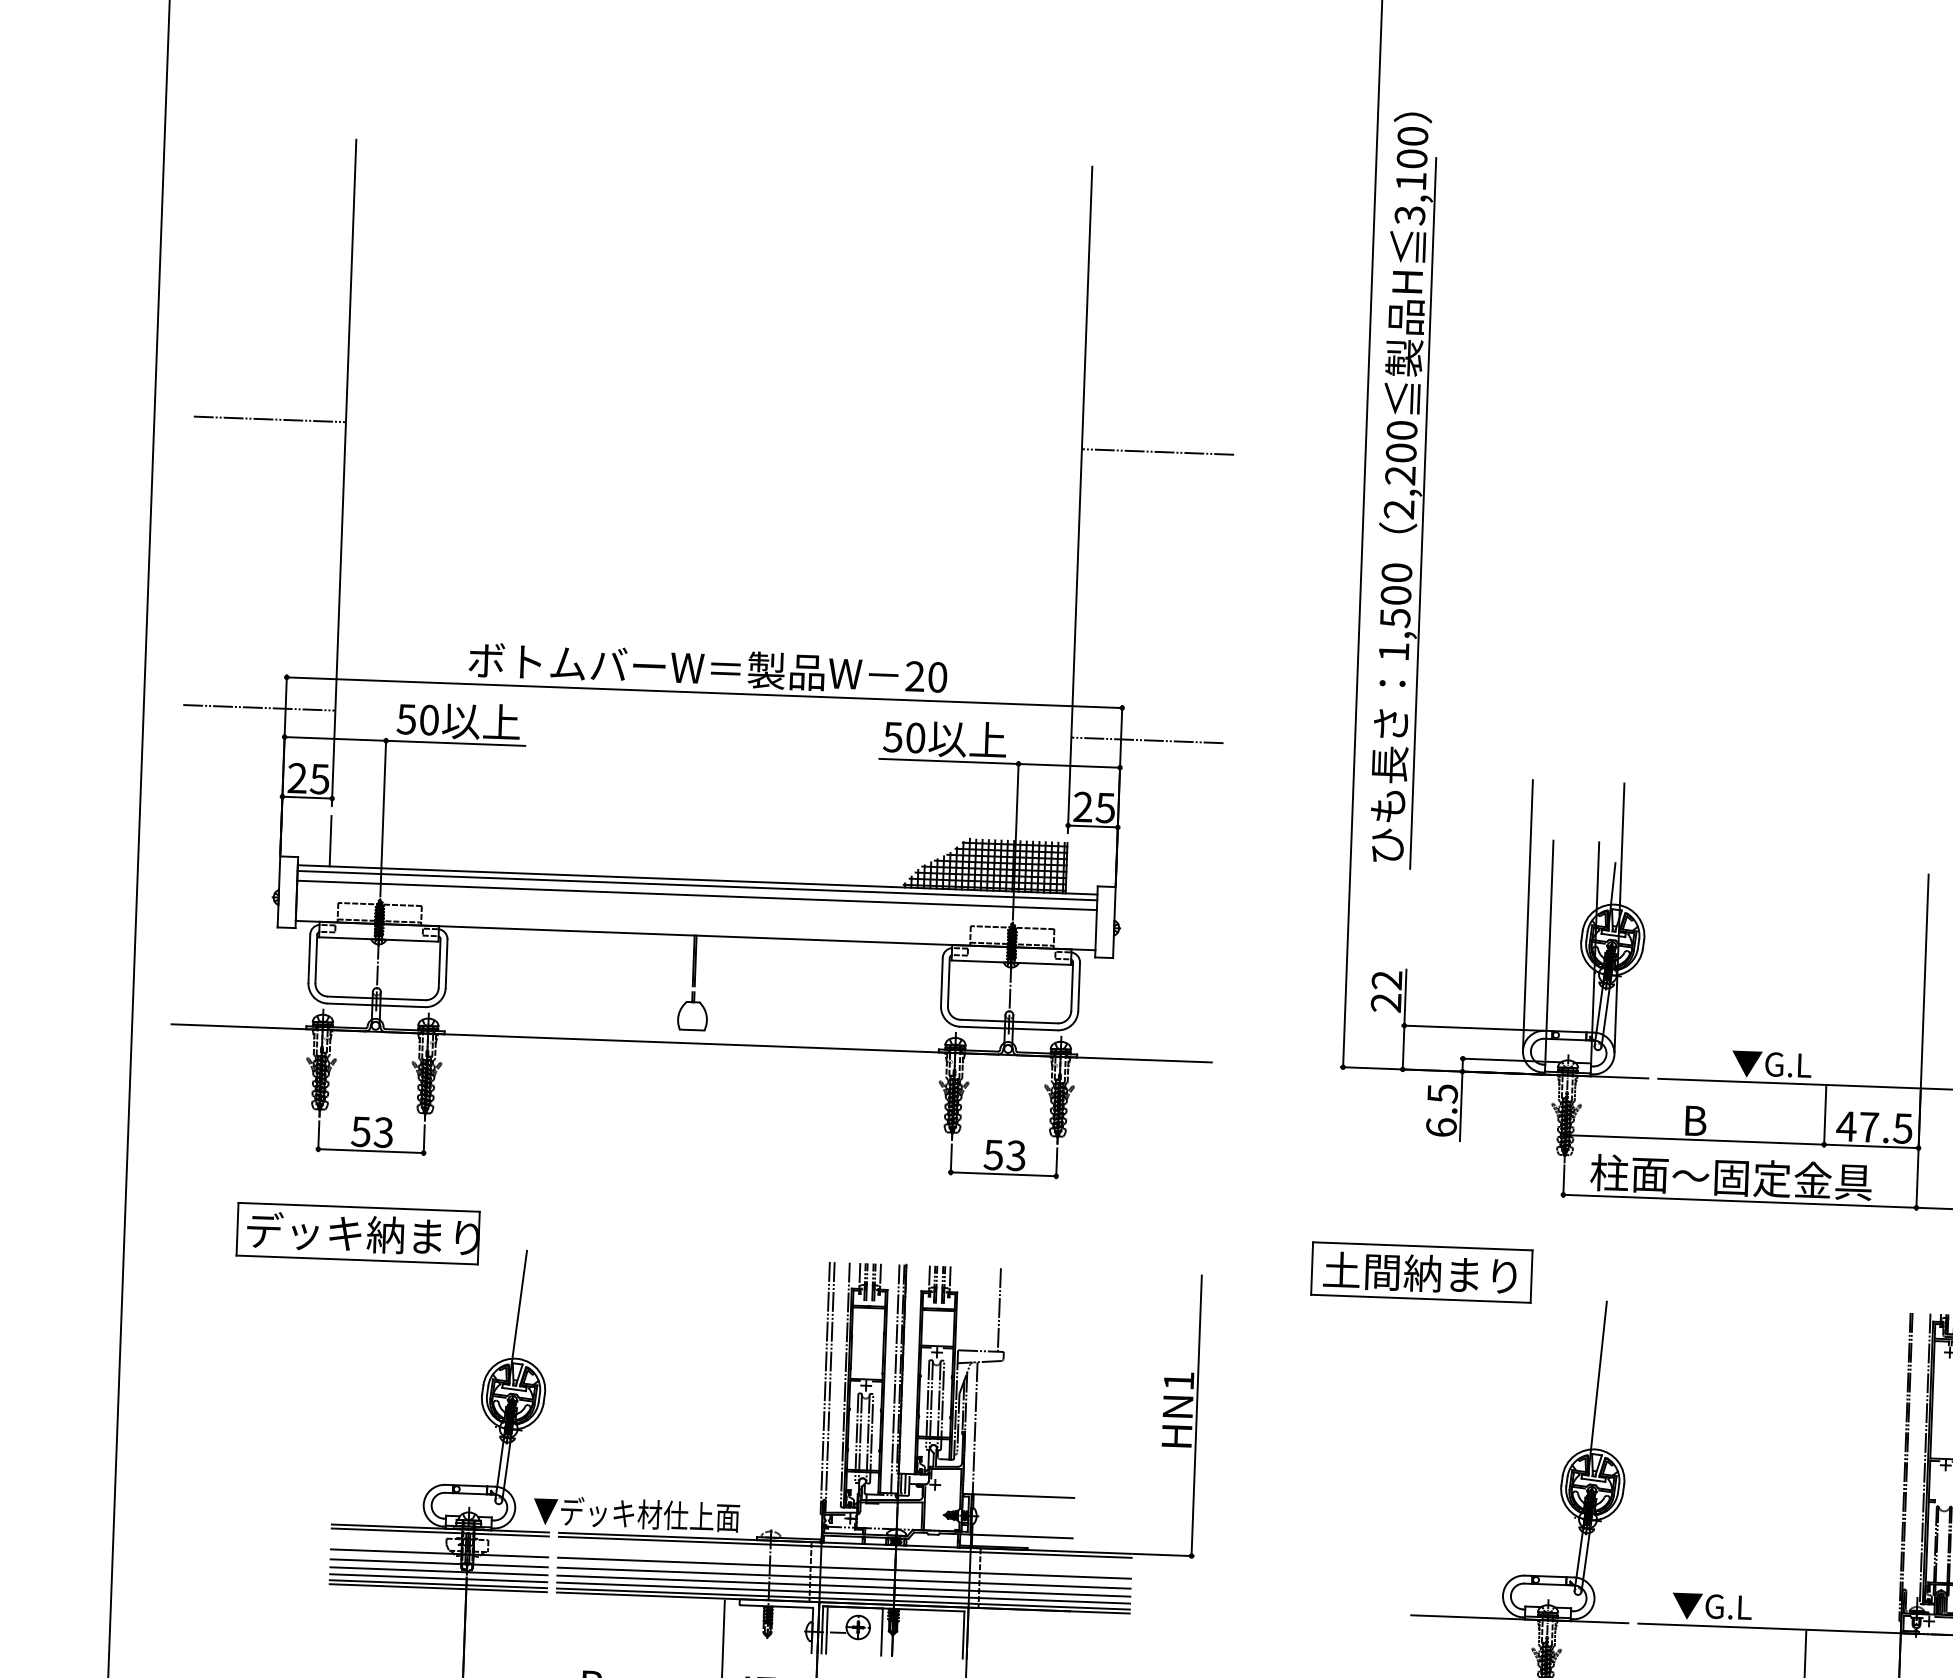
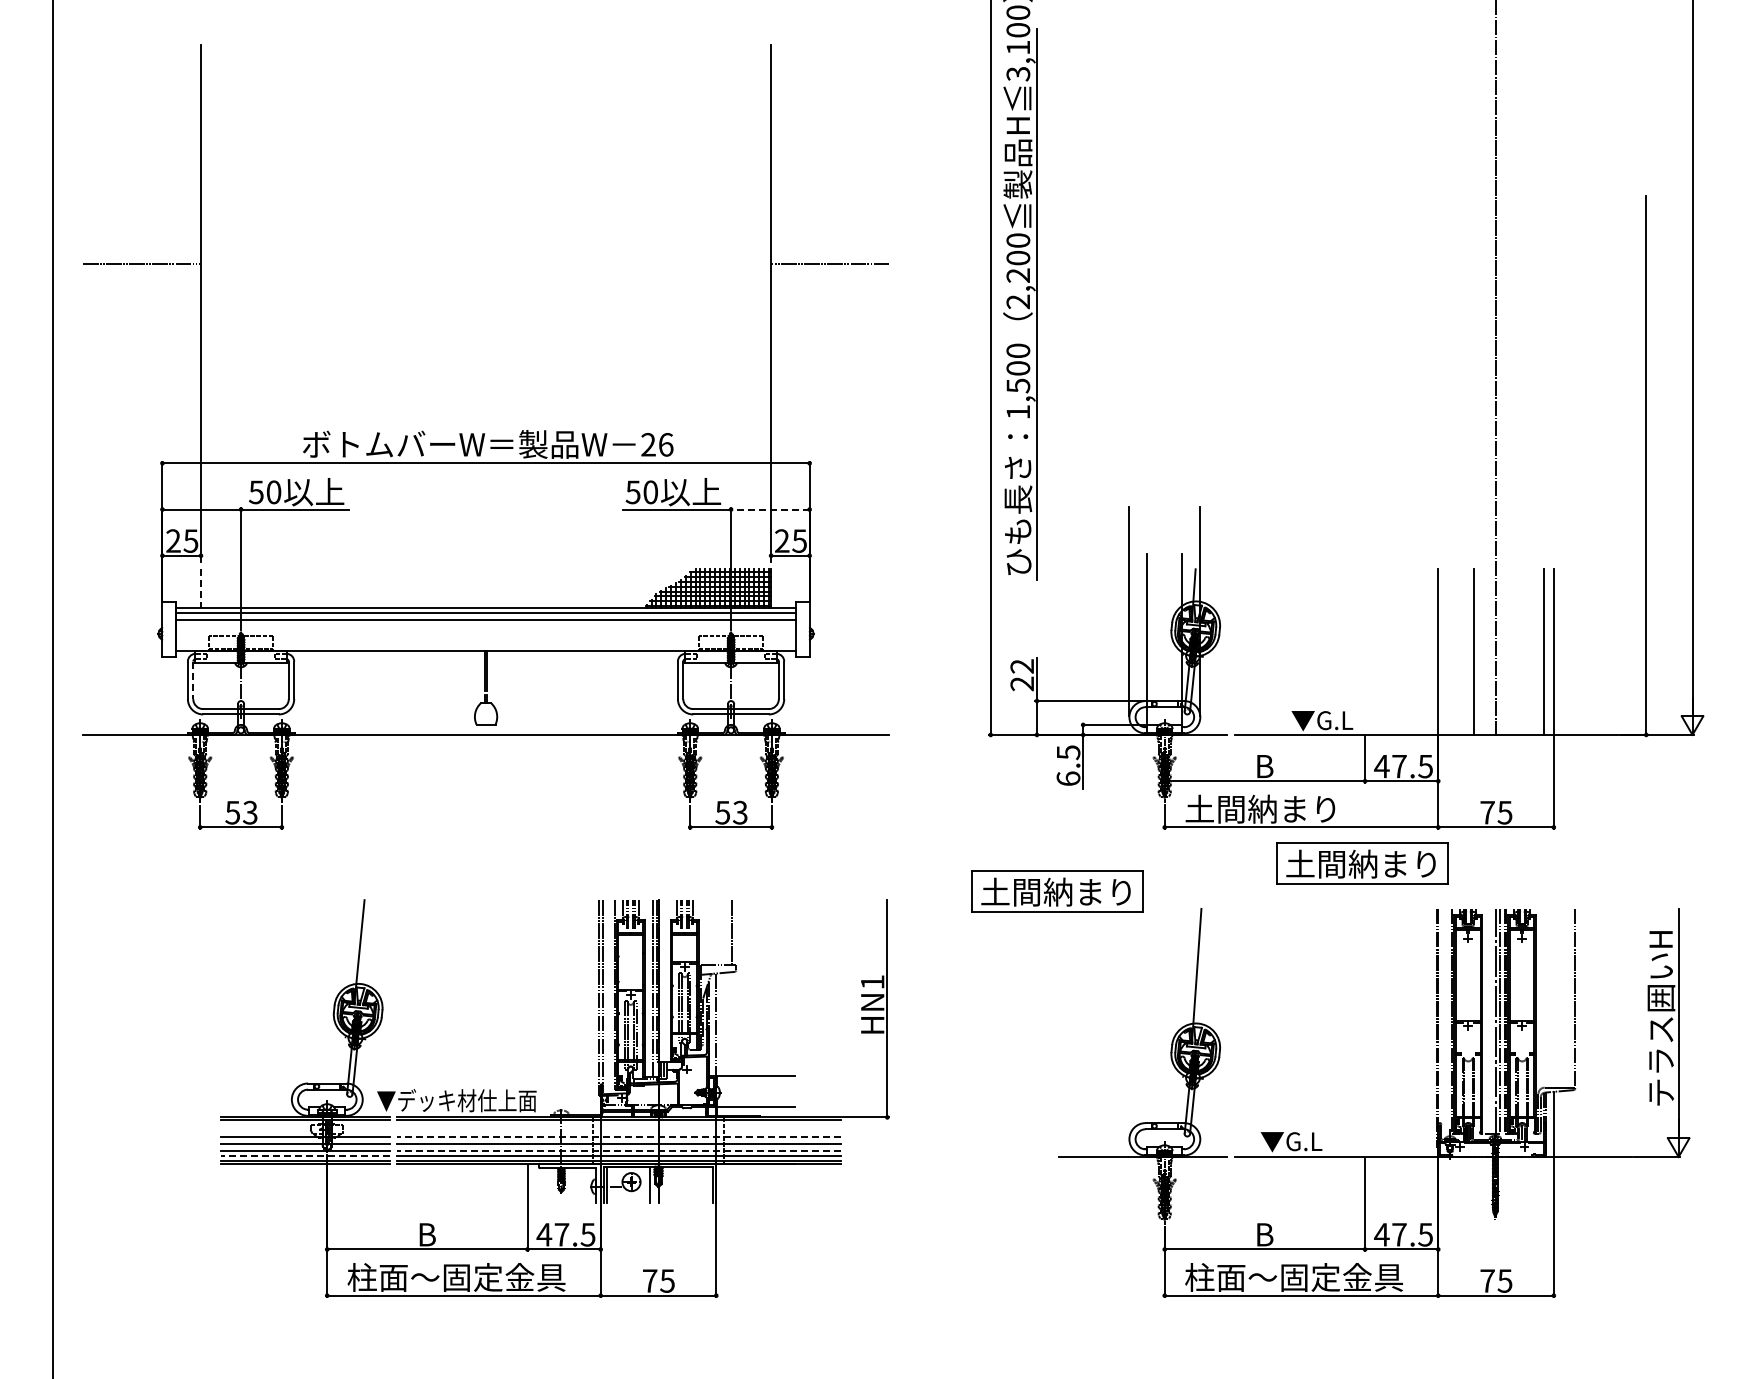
text: (938, 676) -> (666, 444), 20 -> 26
line: (258, 707) -> (141, 487), removed
line: (1147, 740) -> (830, 487), removed
line: (1068, 765) -> (769, 509), solid -> dashed
line: (329, 840) -> (200, 588), solid -> dashed
line: (316, 959) -> (193, 680), solid -> dashed
text: (1730, 1176) -> (1293, 808), 柱面～固定金具 -> 土間納まり
part: (358, 1233) -> (233, 891), removed
part: (1816, 1250) -> (1362, 863), added
line: (844, 1568) -> (619, 1136), solid -> dashed
line: (438, 1577) -> (305, 1155), solid -> dashed
line: (844, 1586) -> (619, 1150), solid -> dashed

